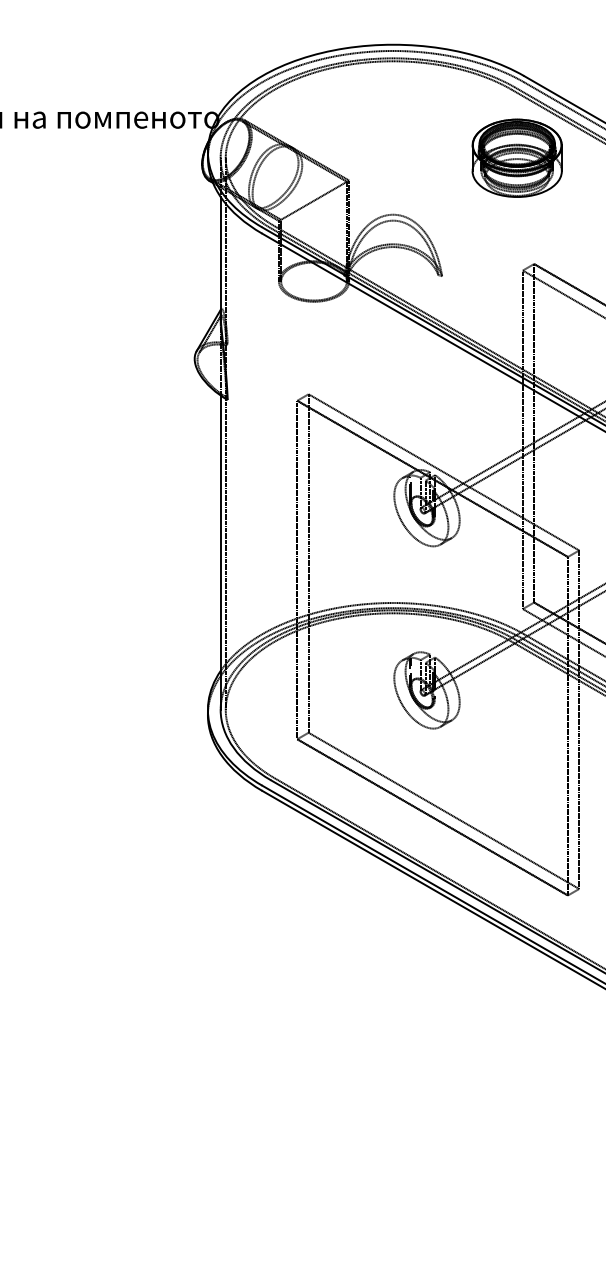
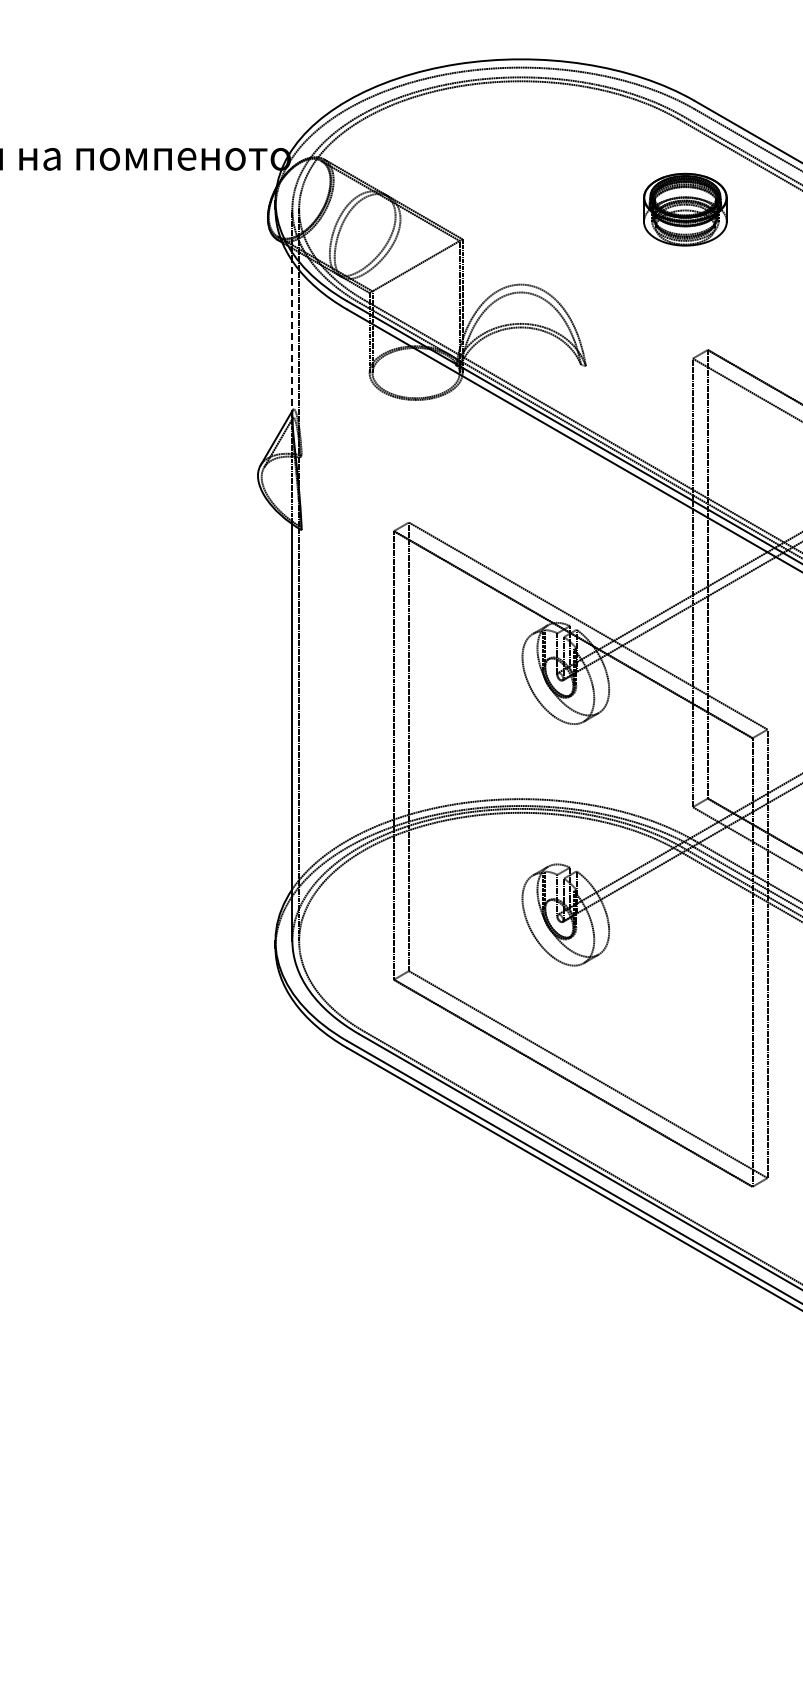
part: (517, 158) -> (685, 209), size x0.7
line: (220, 255) -> (292, 338), solid -> dashed

